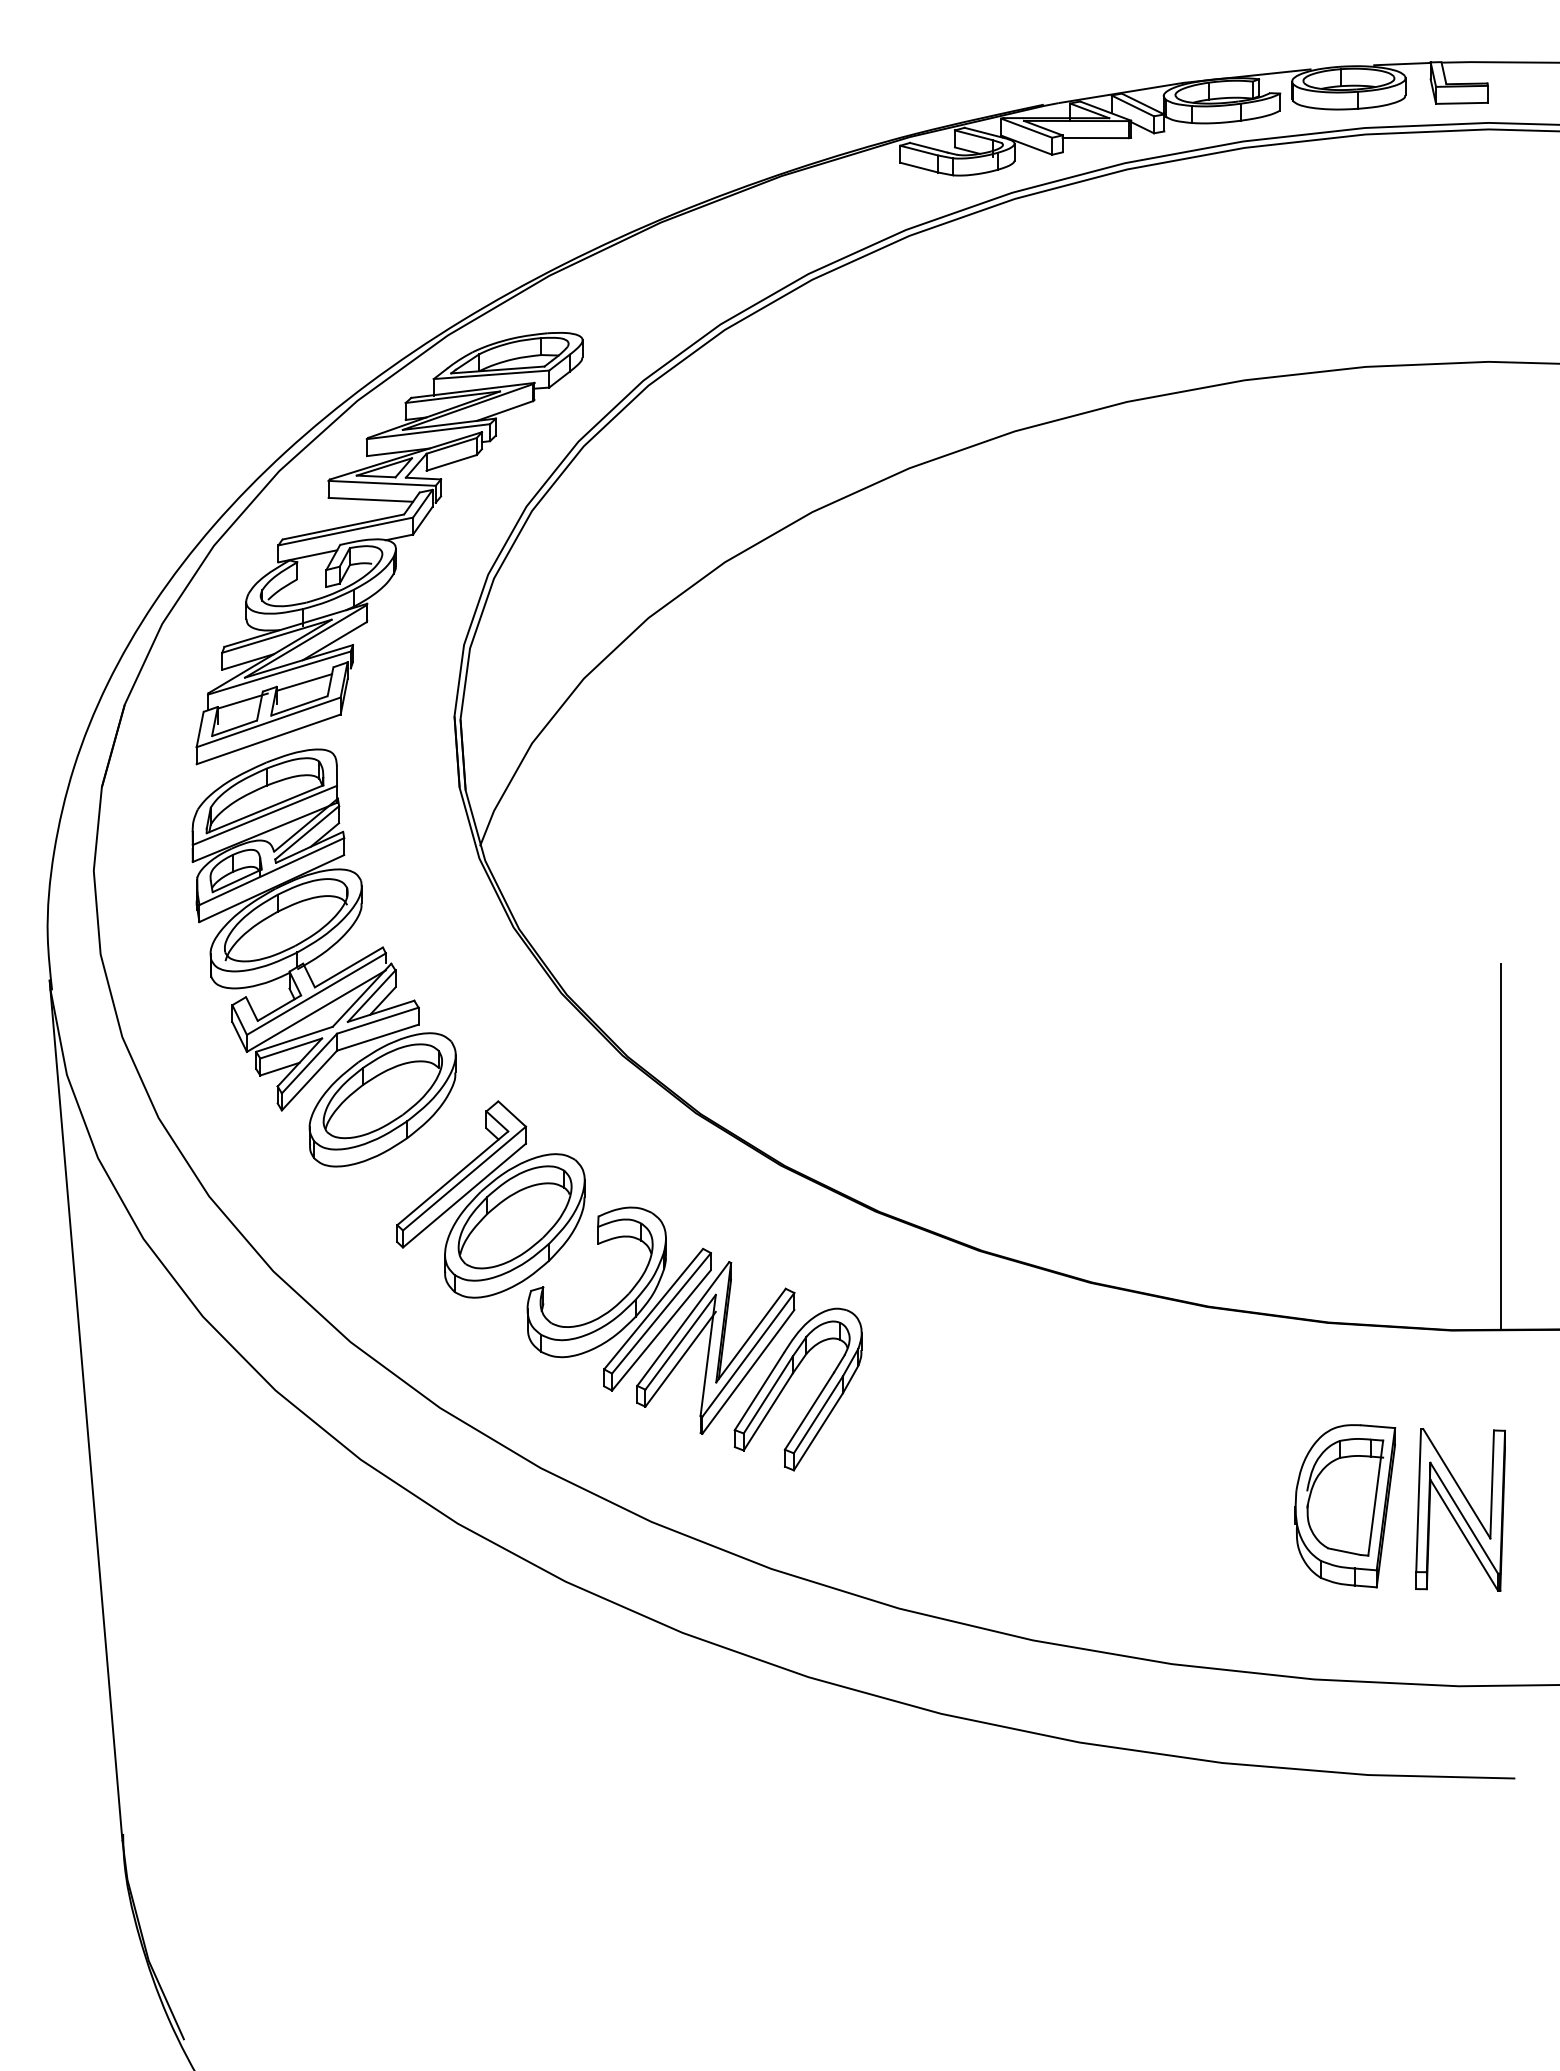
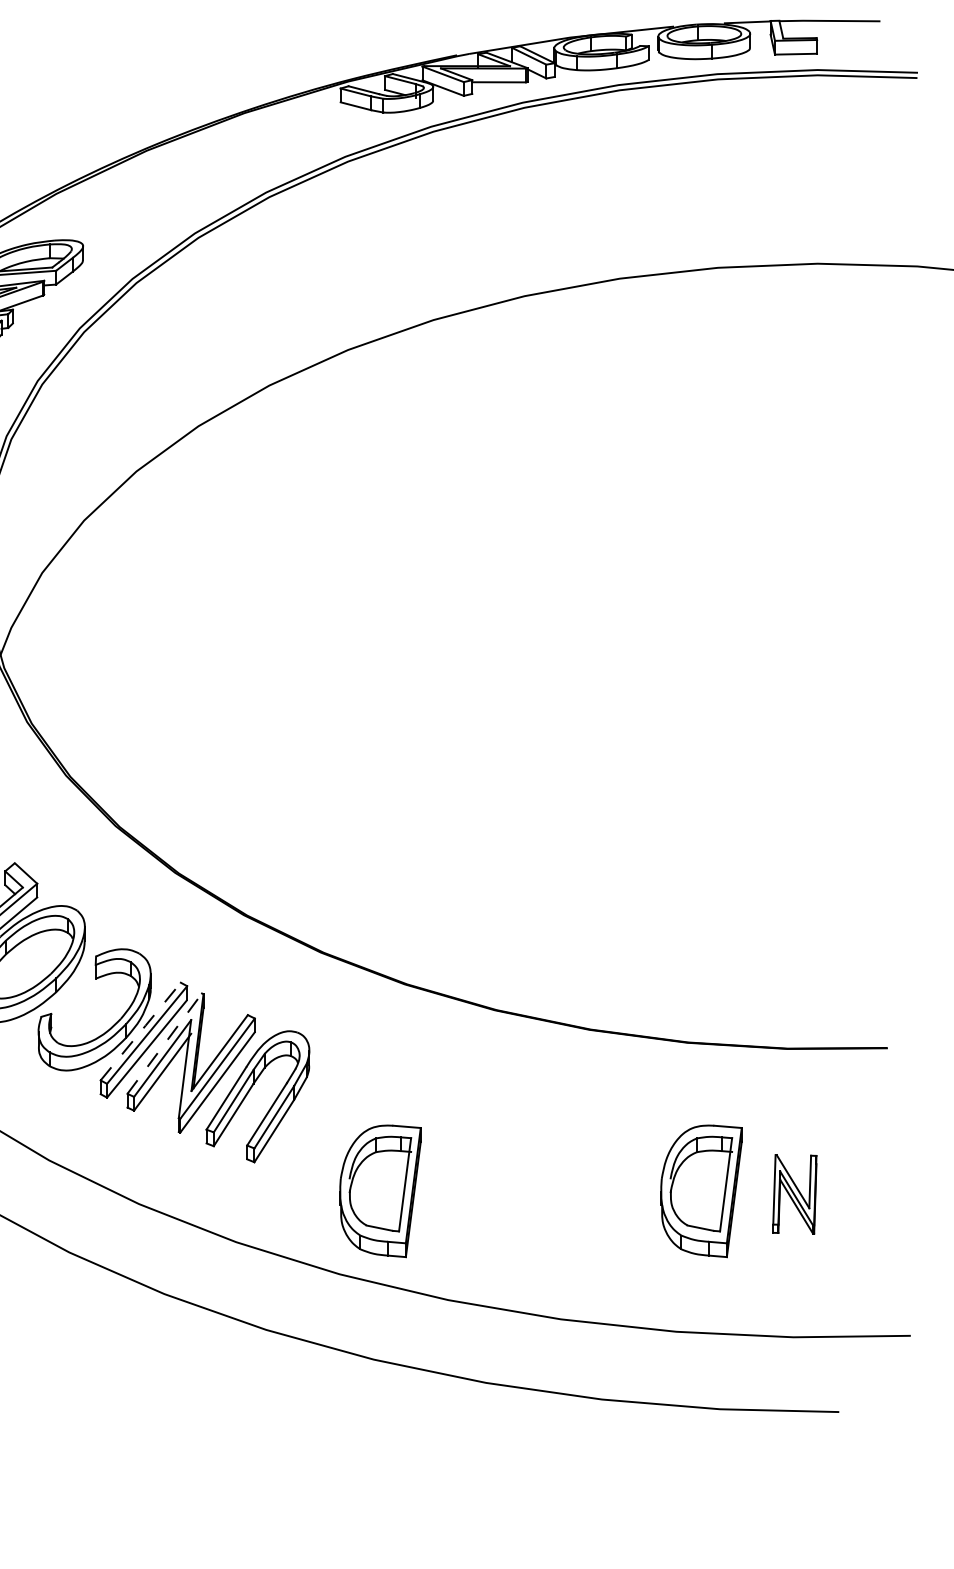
line: (1500, 1146) -> (827, 899), removed
line: (653, 1308) -> (140, 1031), solid -> dashed
line: (683, 1323) -> (164, 1043), solid -> dashed
part: (949, 1506) -> (380, 1191), added
part: (1460, 1509) -> (794, 1194), size x0.6

